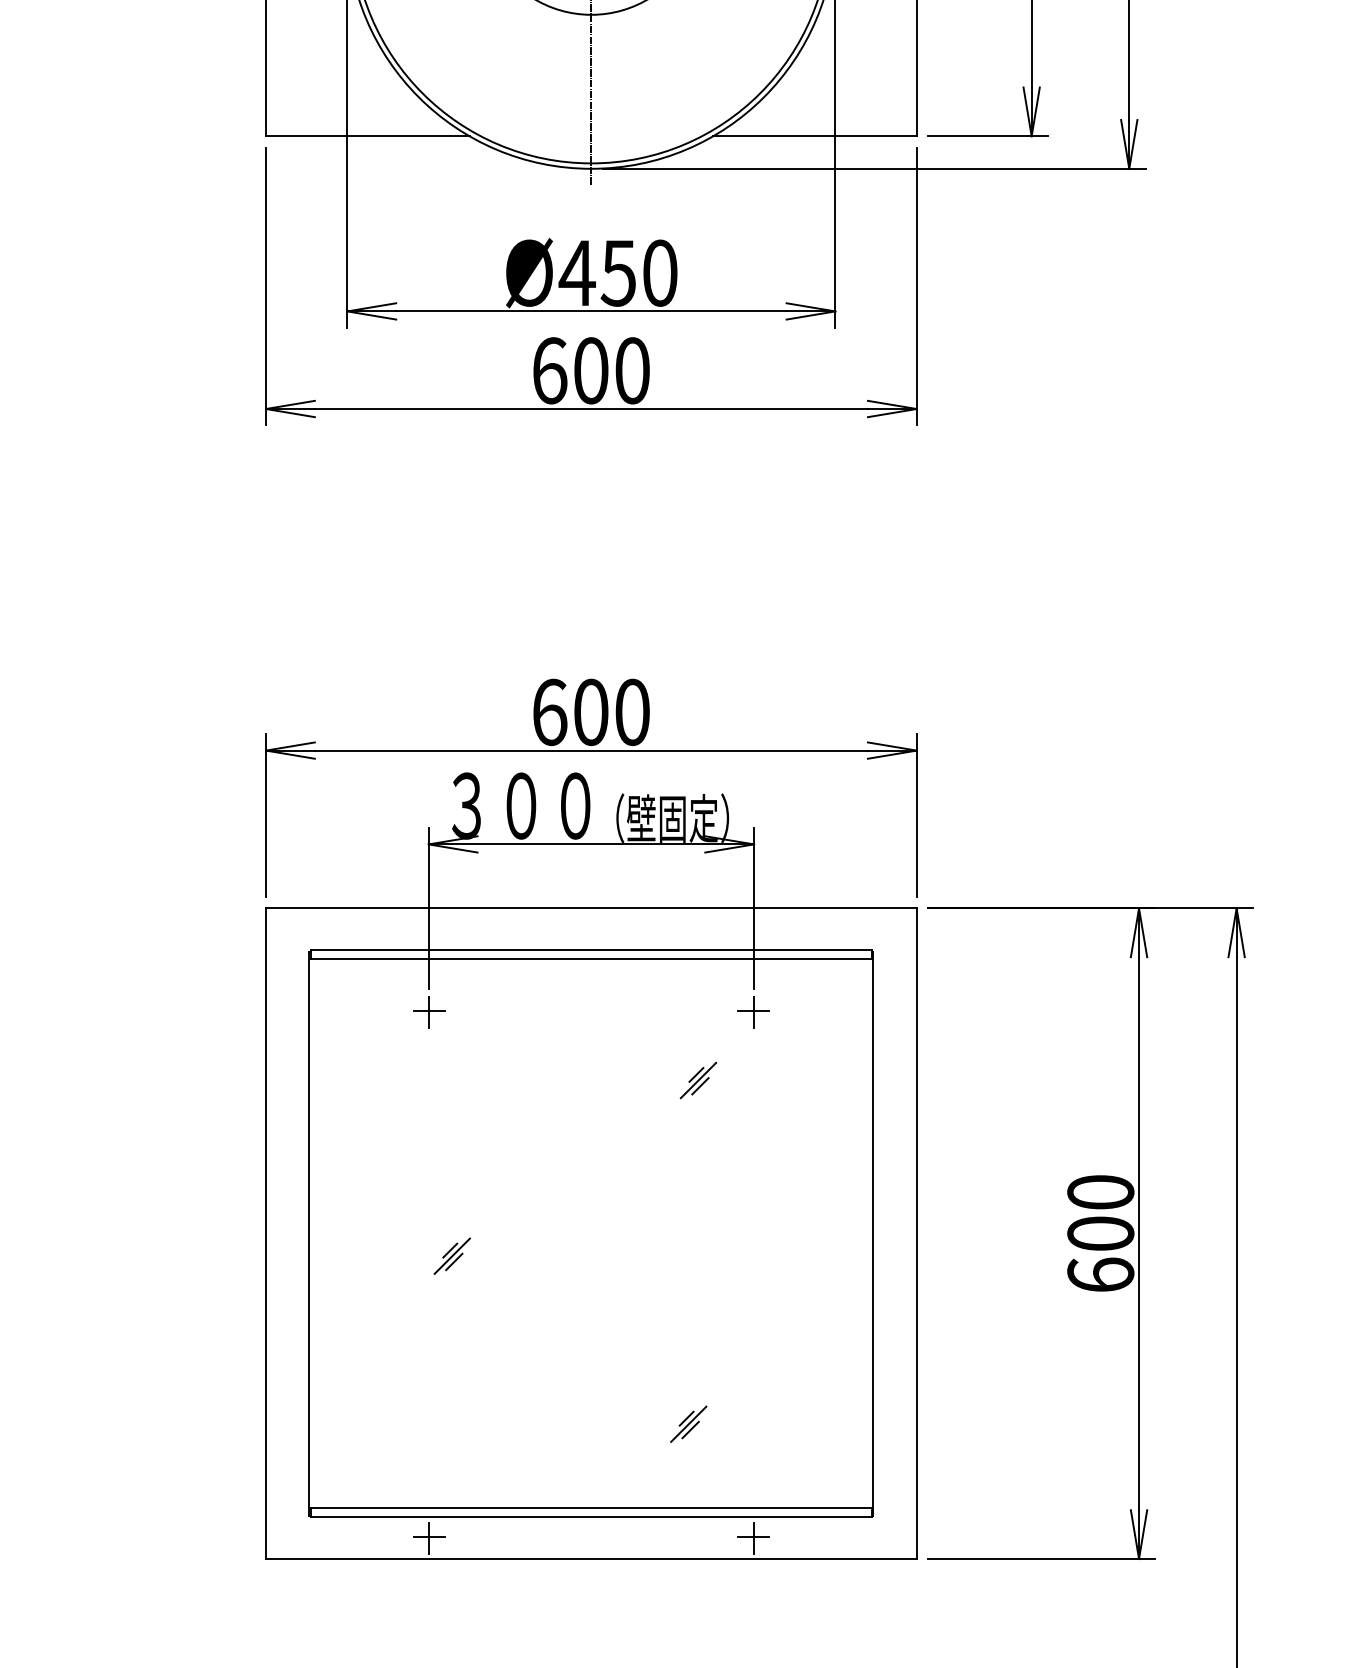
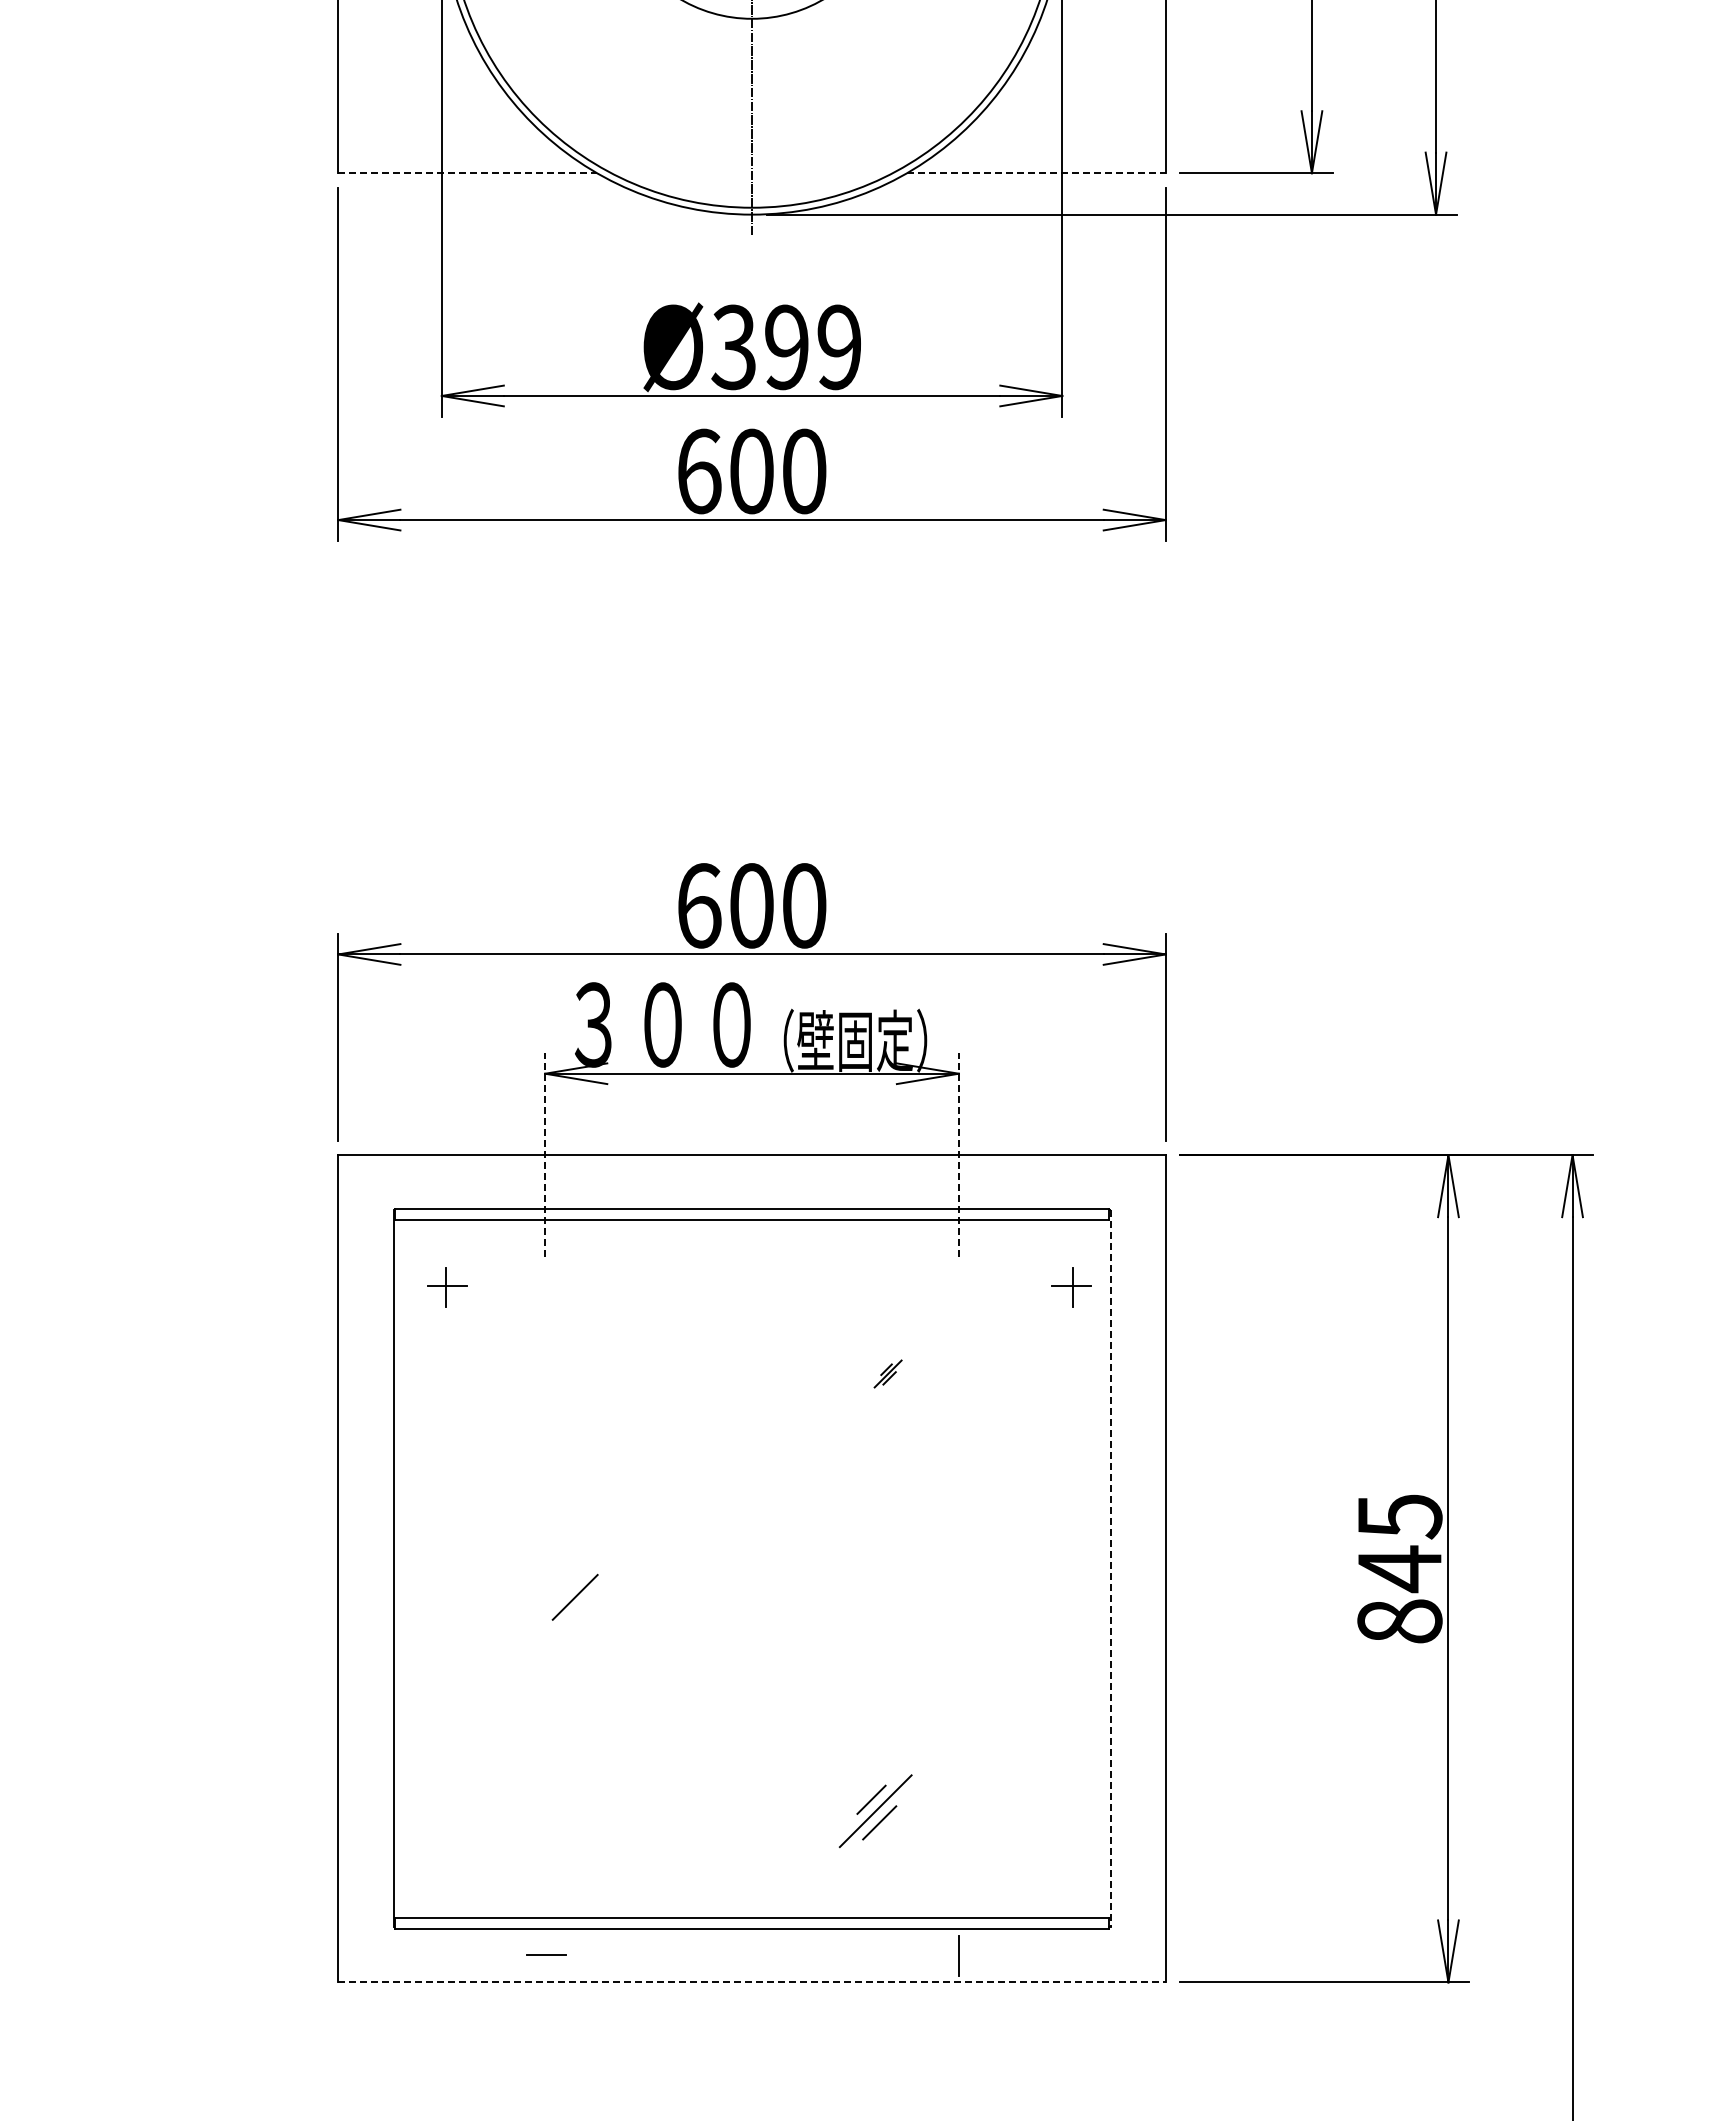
line: (368, 136) -> (468, 173), solid -> dashed
line: (815, 136) -> (1036, 173), solid -> dashed
text: (617, 273) -> (785, 347), Ø450 -> Ø399
line: (428, 907) -> (545, 1154), solid -> dashed
line: (753, 907) -> (958, 1154), solid -> dashed
part: (429, 1012) -> (447, 1287), moved
part: (752, 1012) -> (1071, 1287), moved
part: (697, 1080) -> (887, 1373), size x0.6
line: (873, 1233) -> (1110, 1568), solid -> dashed
text: (1100, 1233) -> (1399, 1568), 600 -> 845
line: (450, 1250) -> (572, 1590), removed
line: (454, 1261) -> (577, 1604), removed
part: (688, 1423) -> (875, 1810), size x1.6
line: (428, 1537) -> (545, 1955), removed
line: (752, 1537) -> (957, 1954), removed
line: (591, 1559) -> (752, 1982), solid -> dashed

